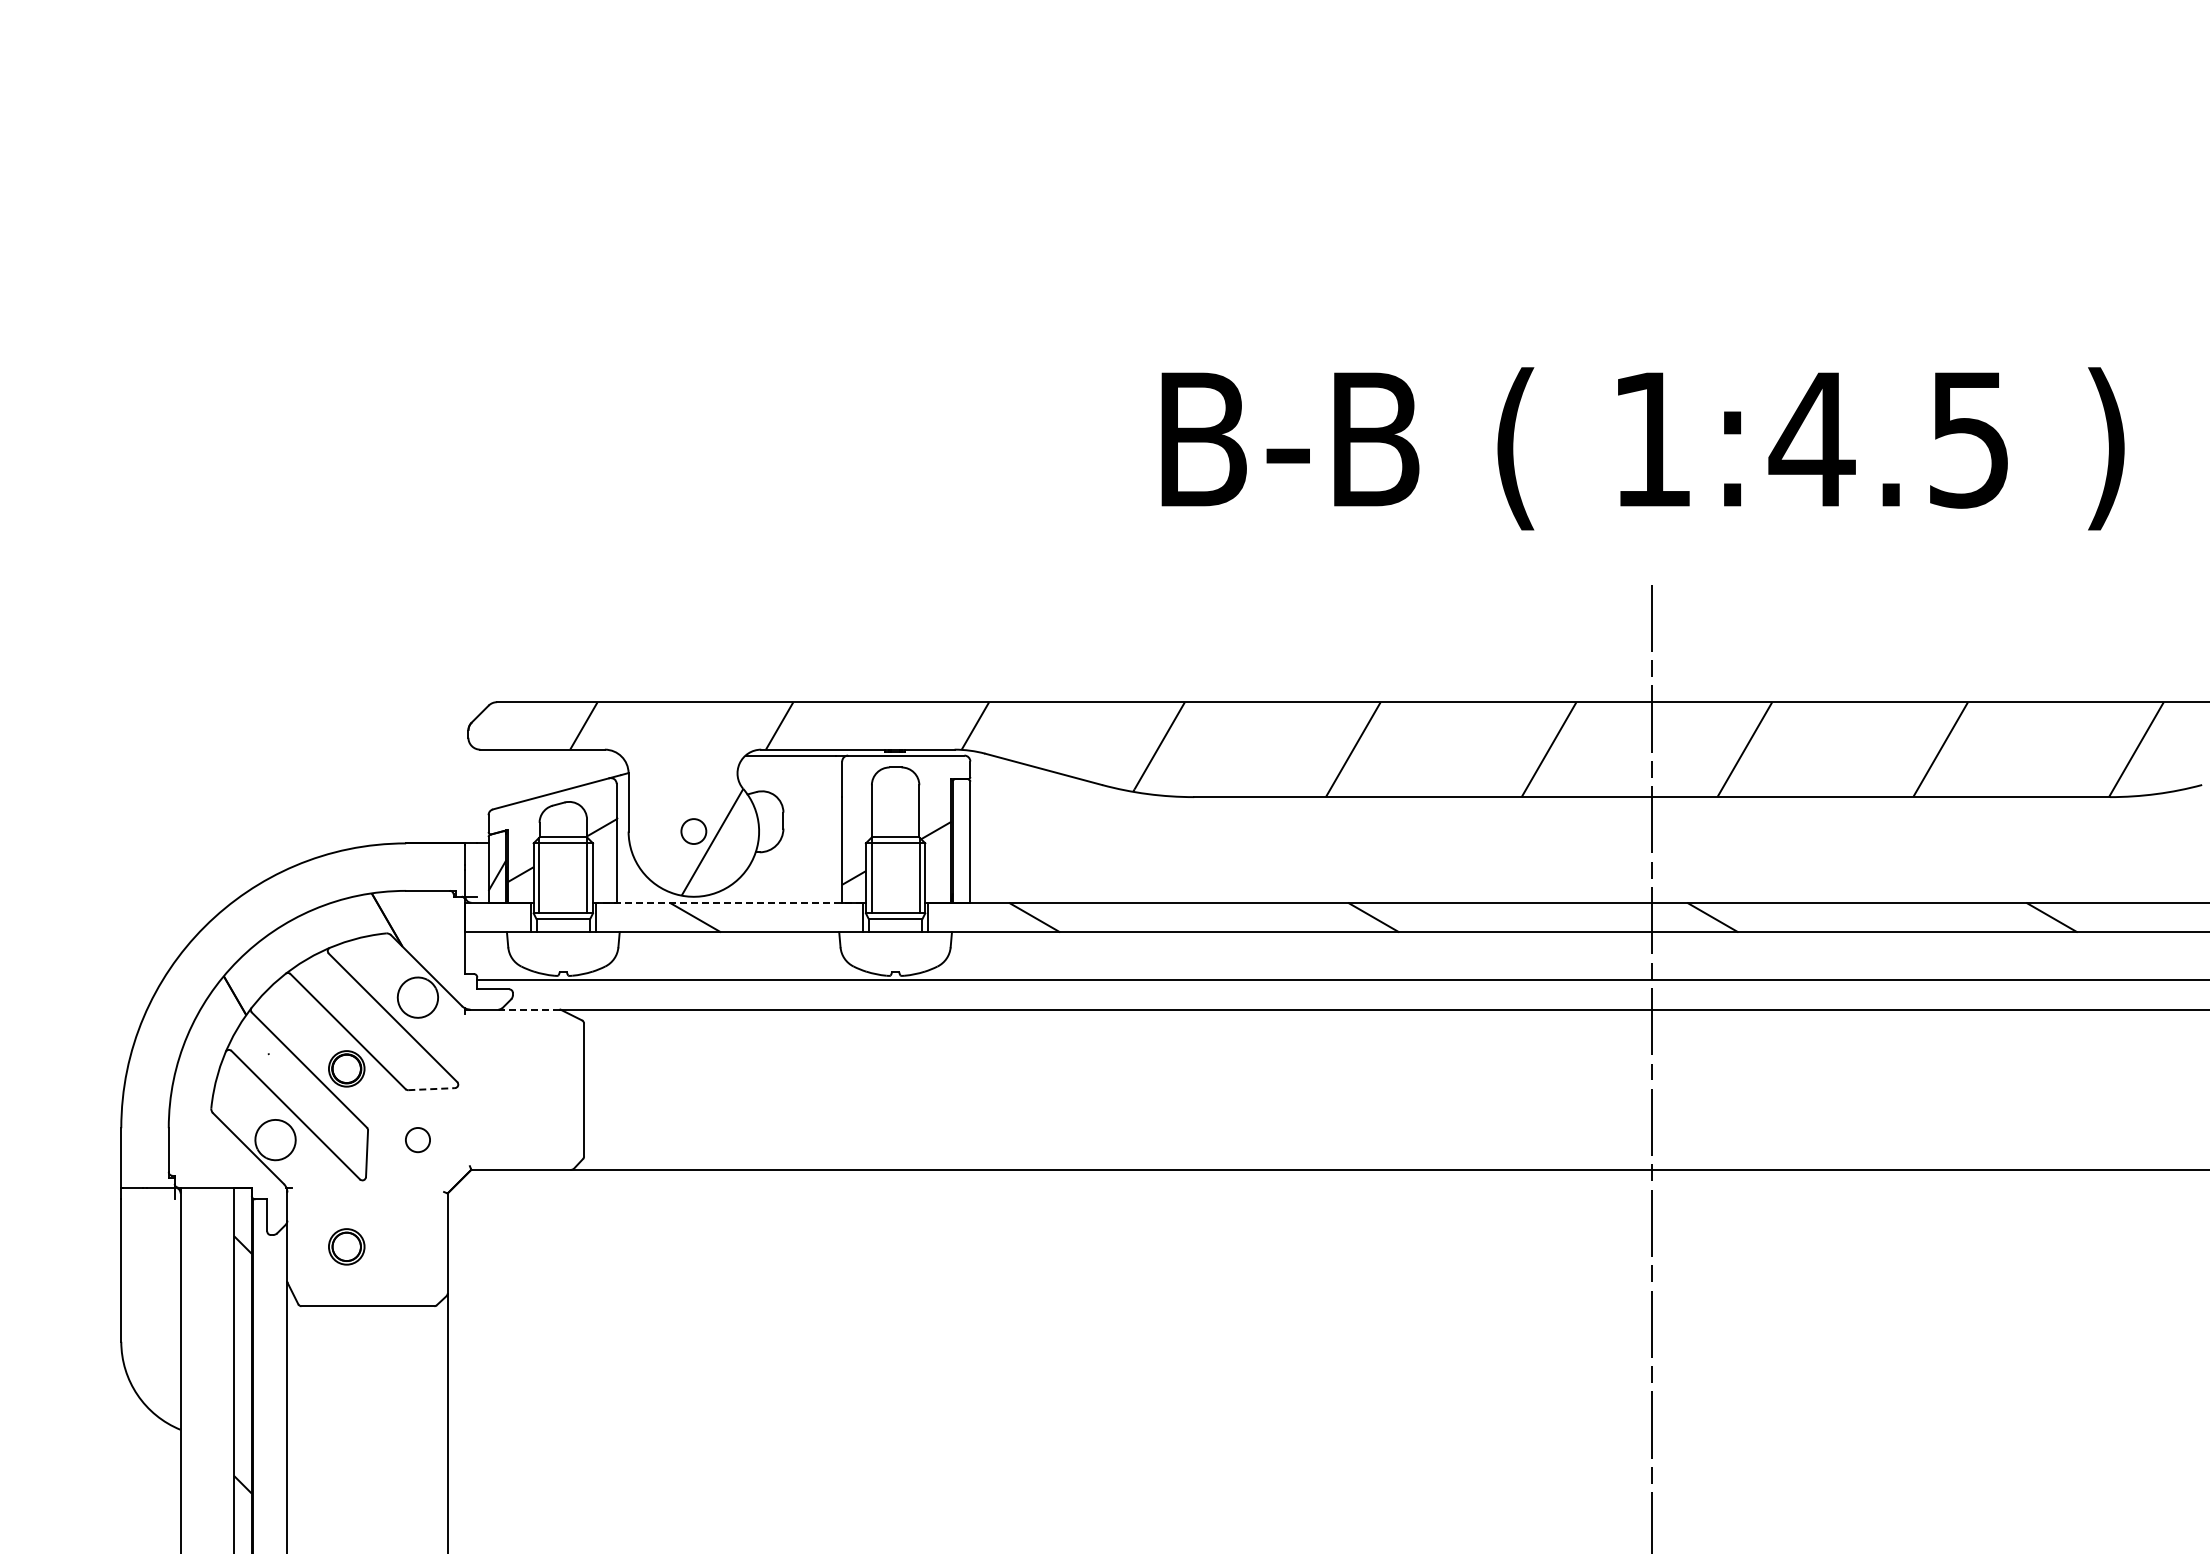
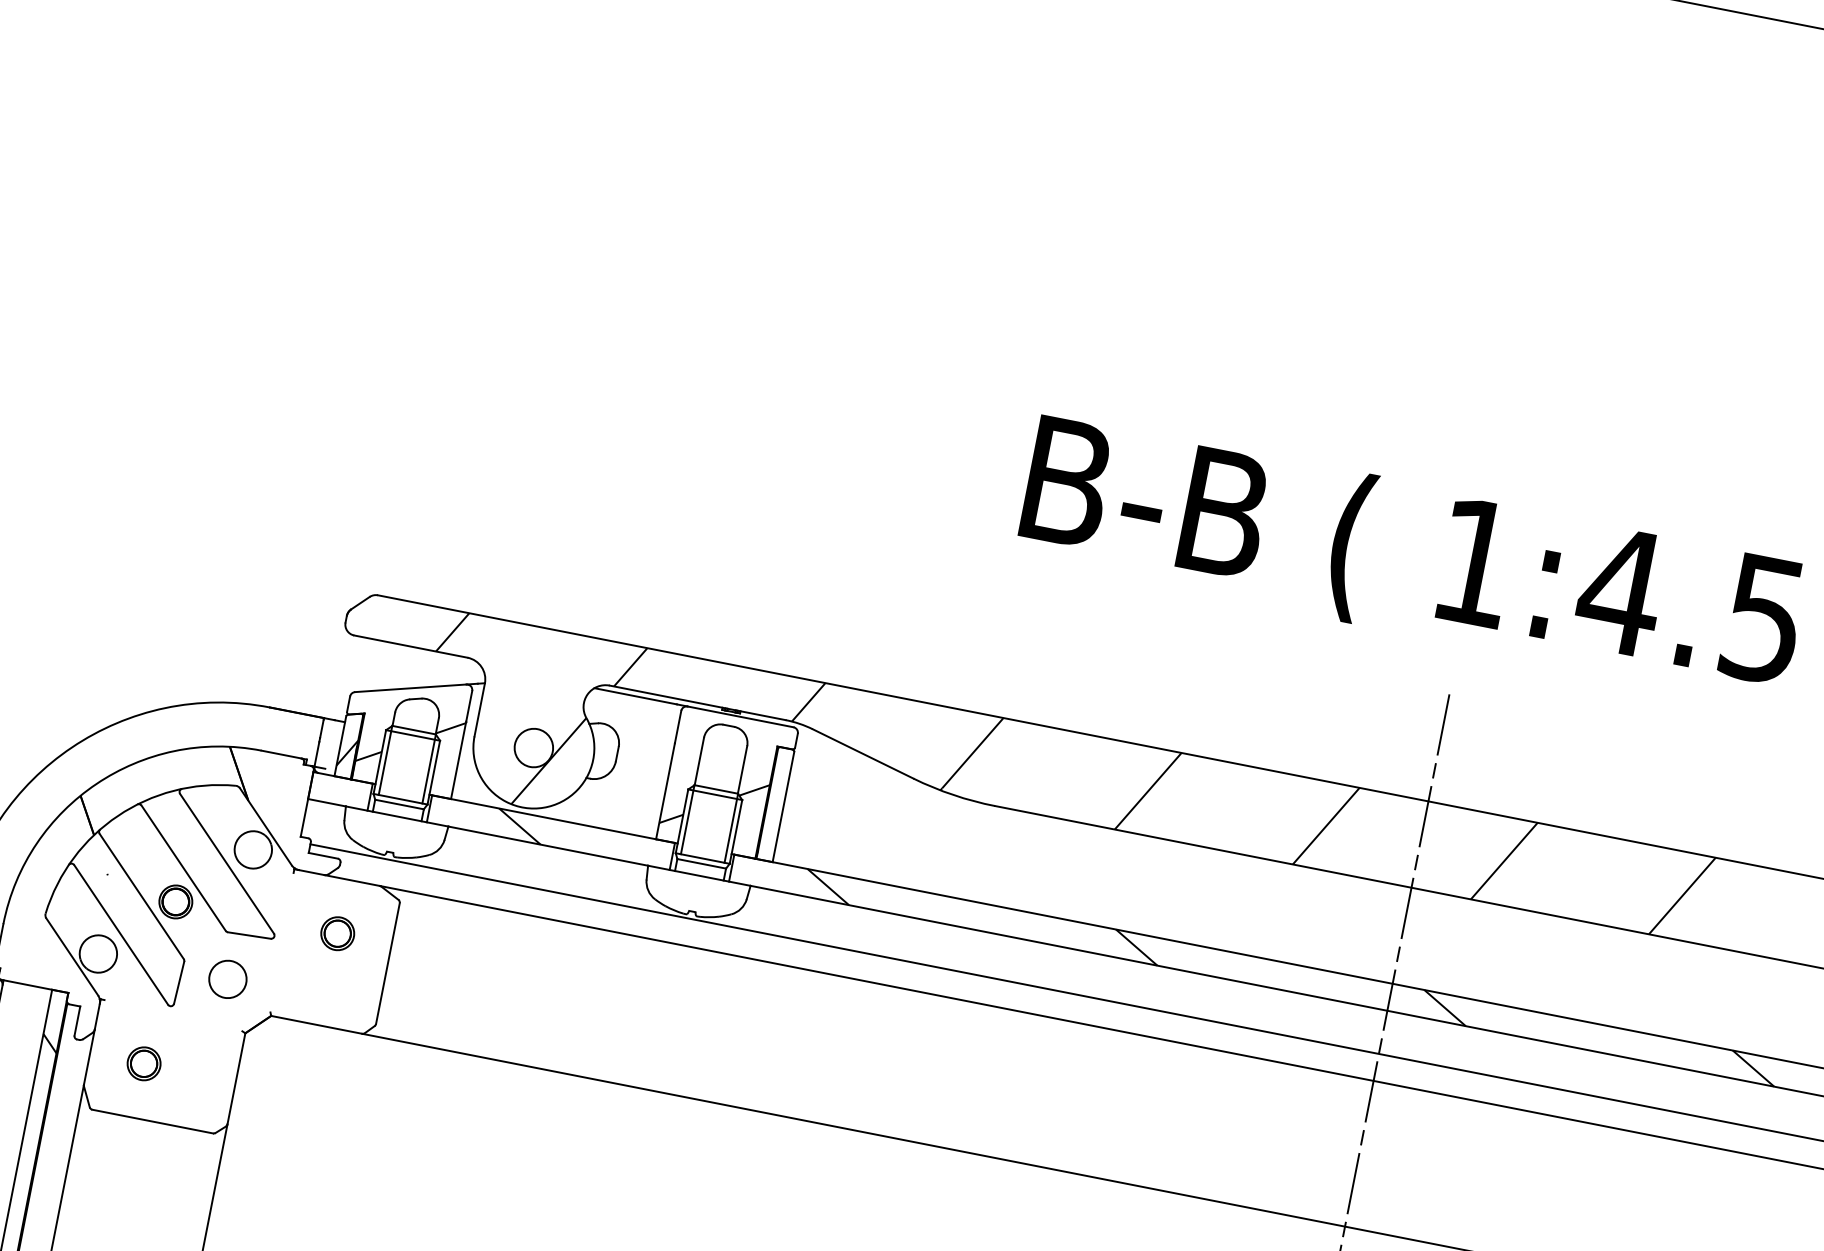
circle: (693, 831) -> (533, 747), size x1.67
line: (729, 902) -> (553, 818), dashed -> solid
line: (528, 1009) -> (351, 880), dashed -> solid
part: (524, 1068) -> (337, 933), added
line: (432, 1089) -> (250, 936), dashed -> solid
circle: (417, 1139) -> (227, 978), size x1.67

